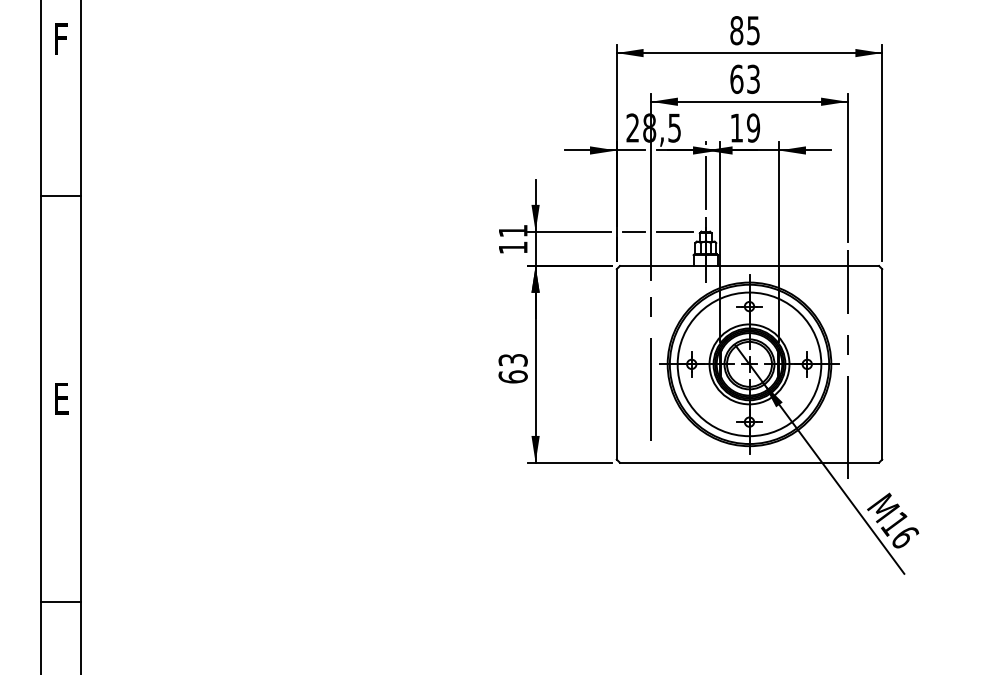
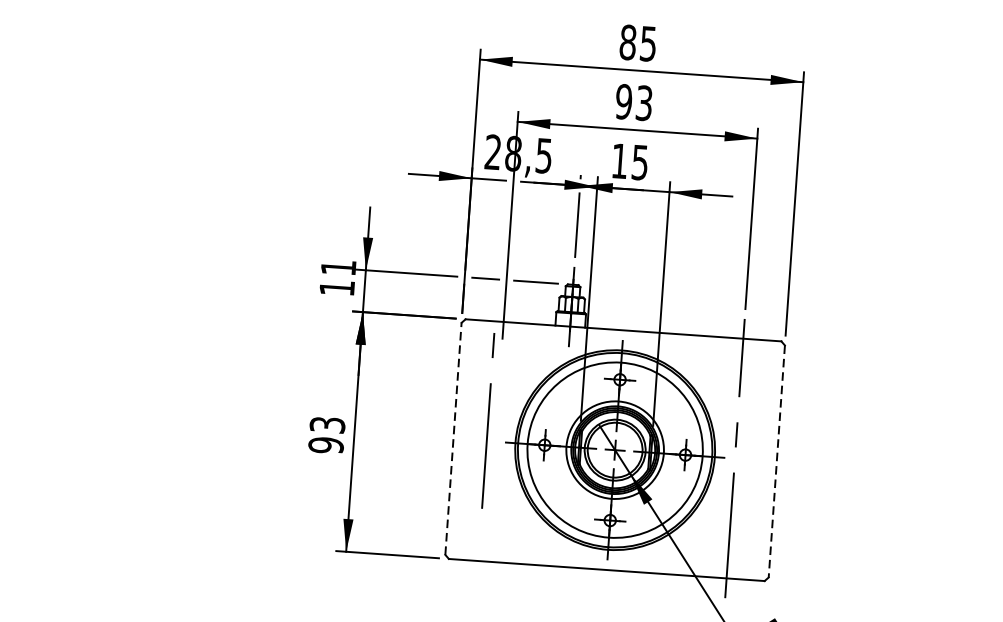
text: (736, 79) -> (623, 101), 63 -> 93
text: (753, 127) -> (640, 161), 19 -> 15
line: (616, 363) -> (453, 437), solid -> dashed
line: (882, 364) -> (777, 461), solid -> dashed
line: (650, 368) -> (487, 420), moved
text: (512, 376) -> (325, 444), 63 -> 93

